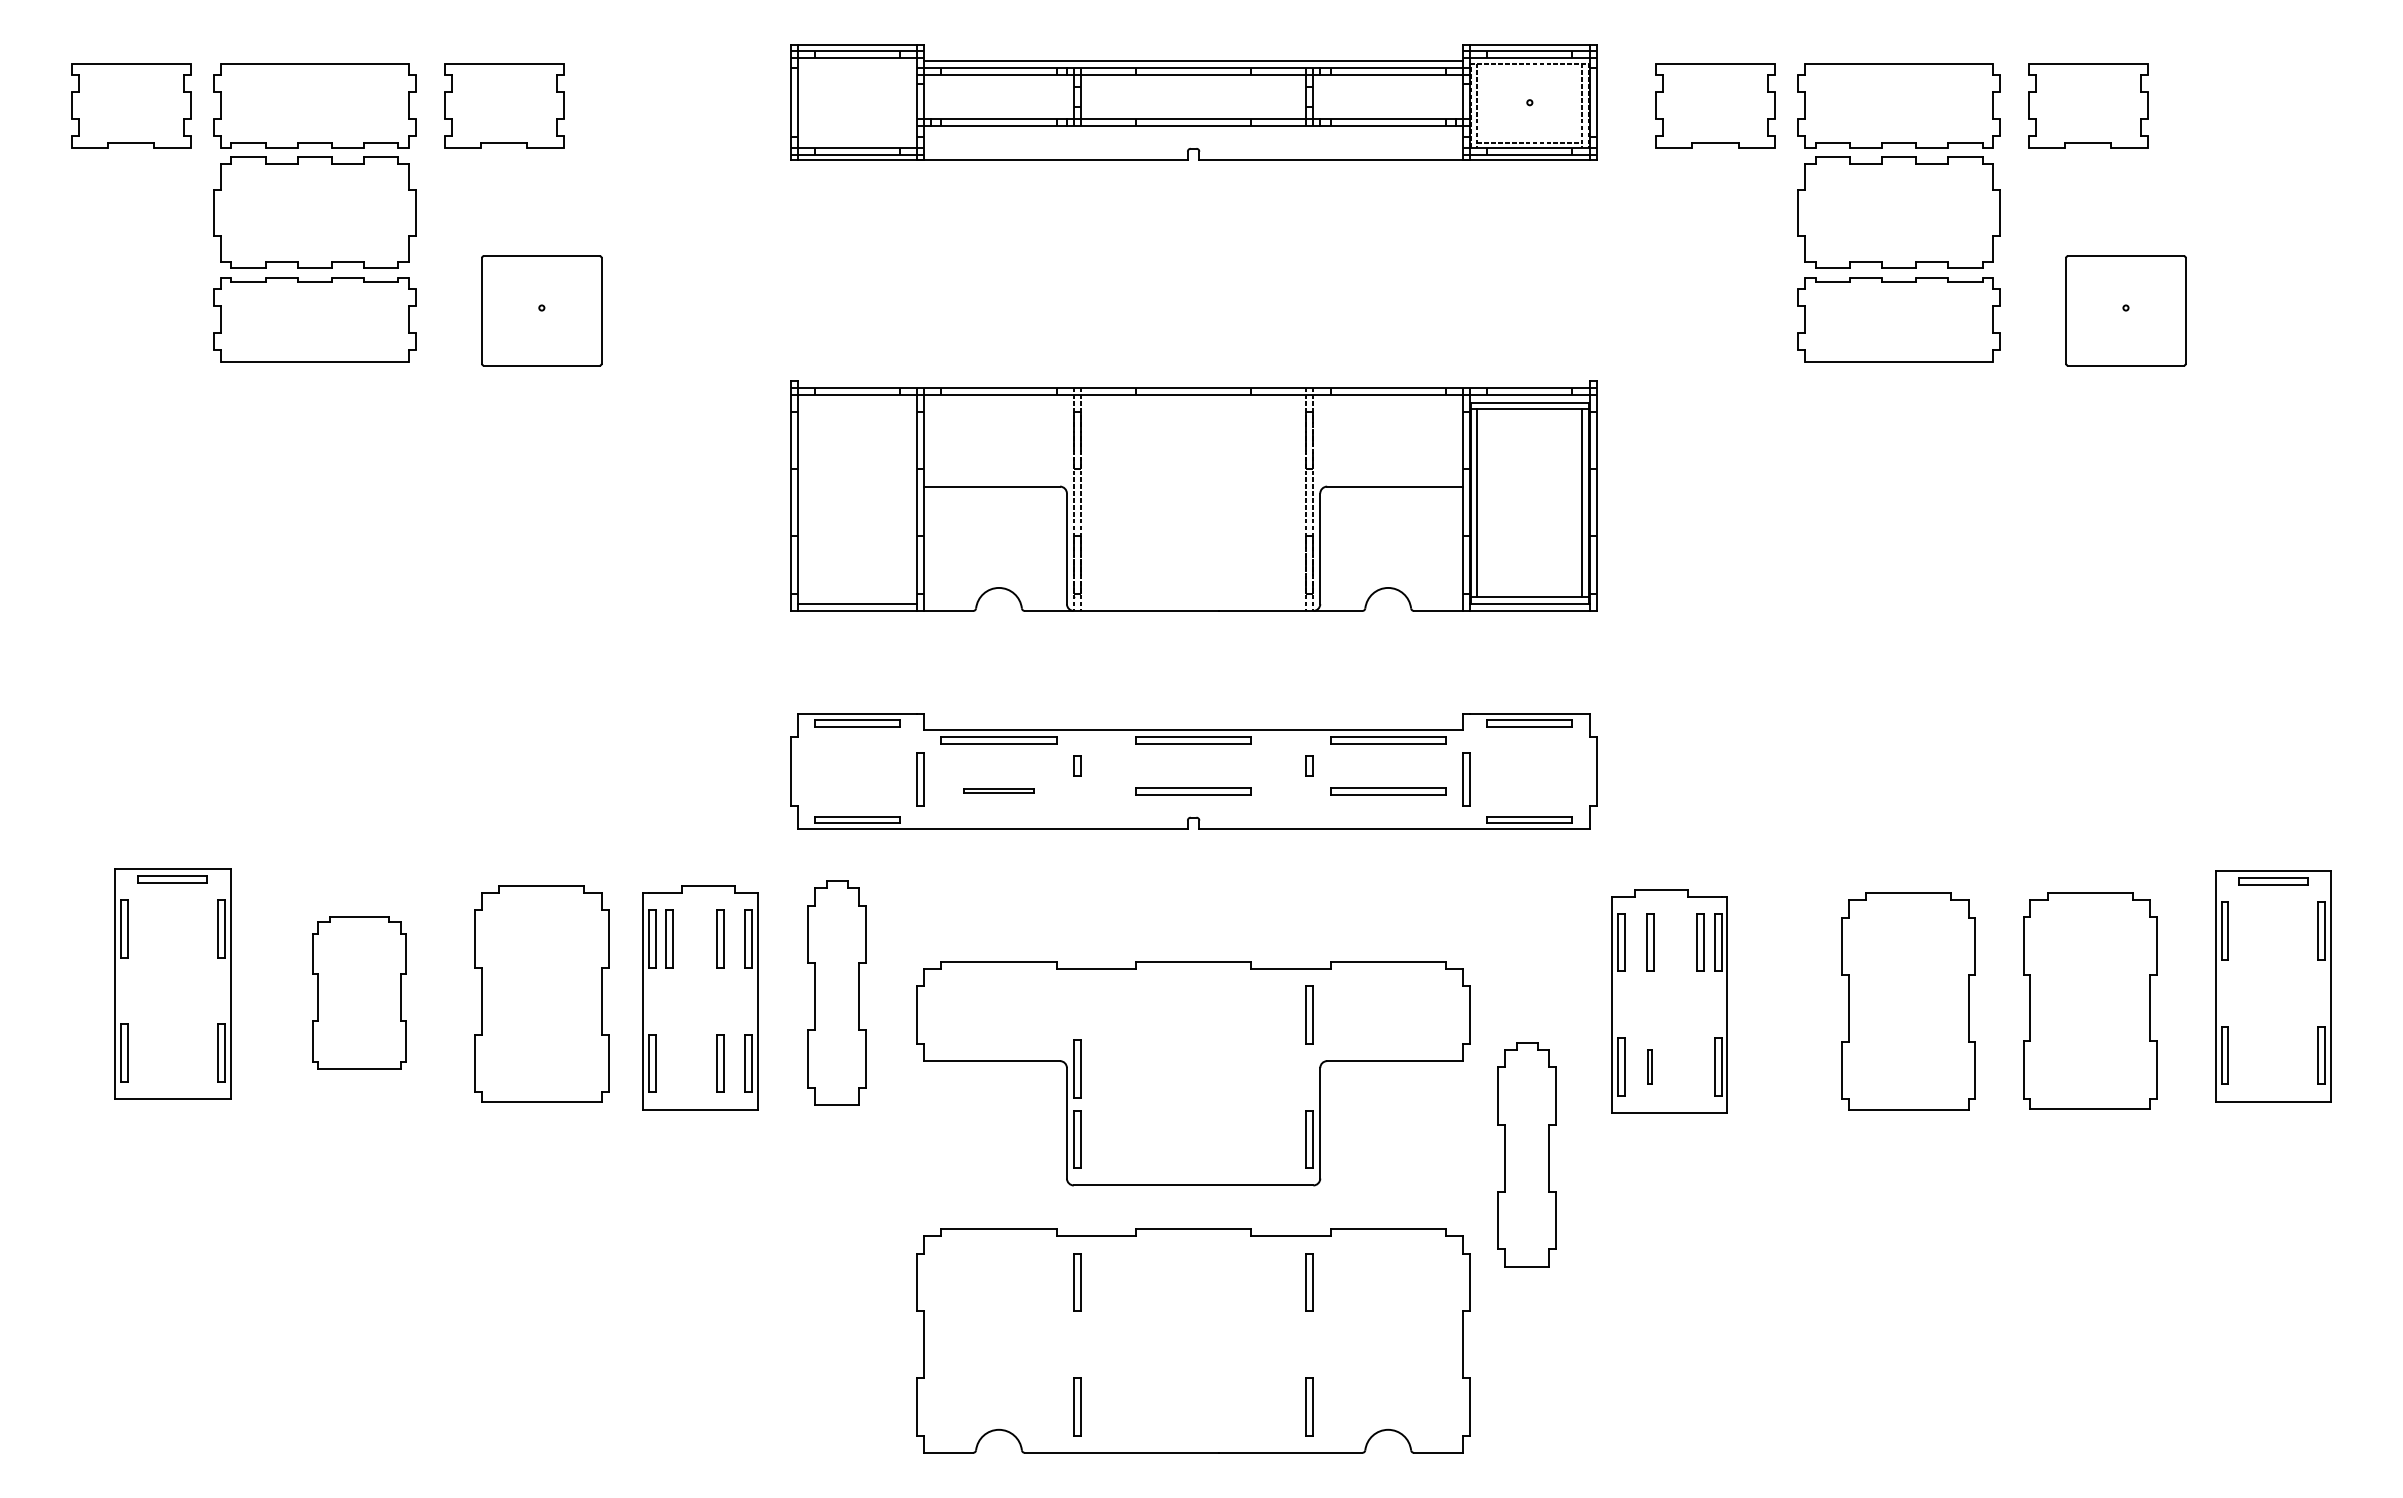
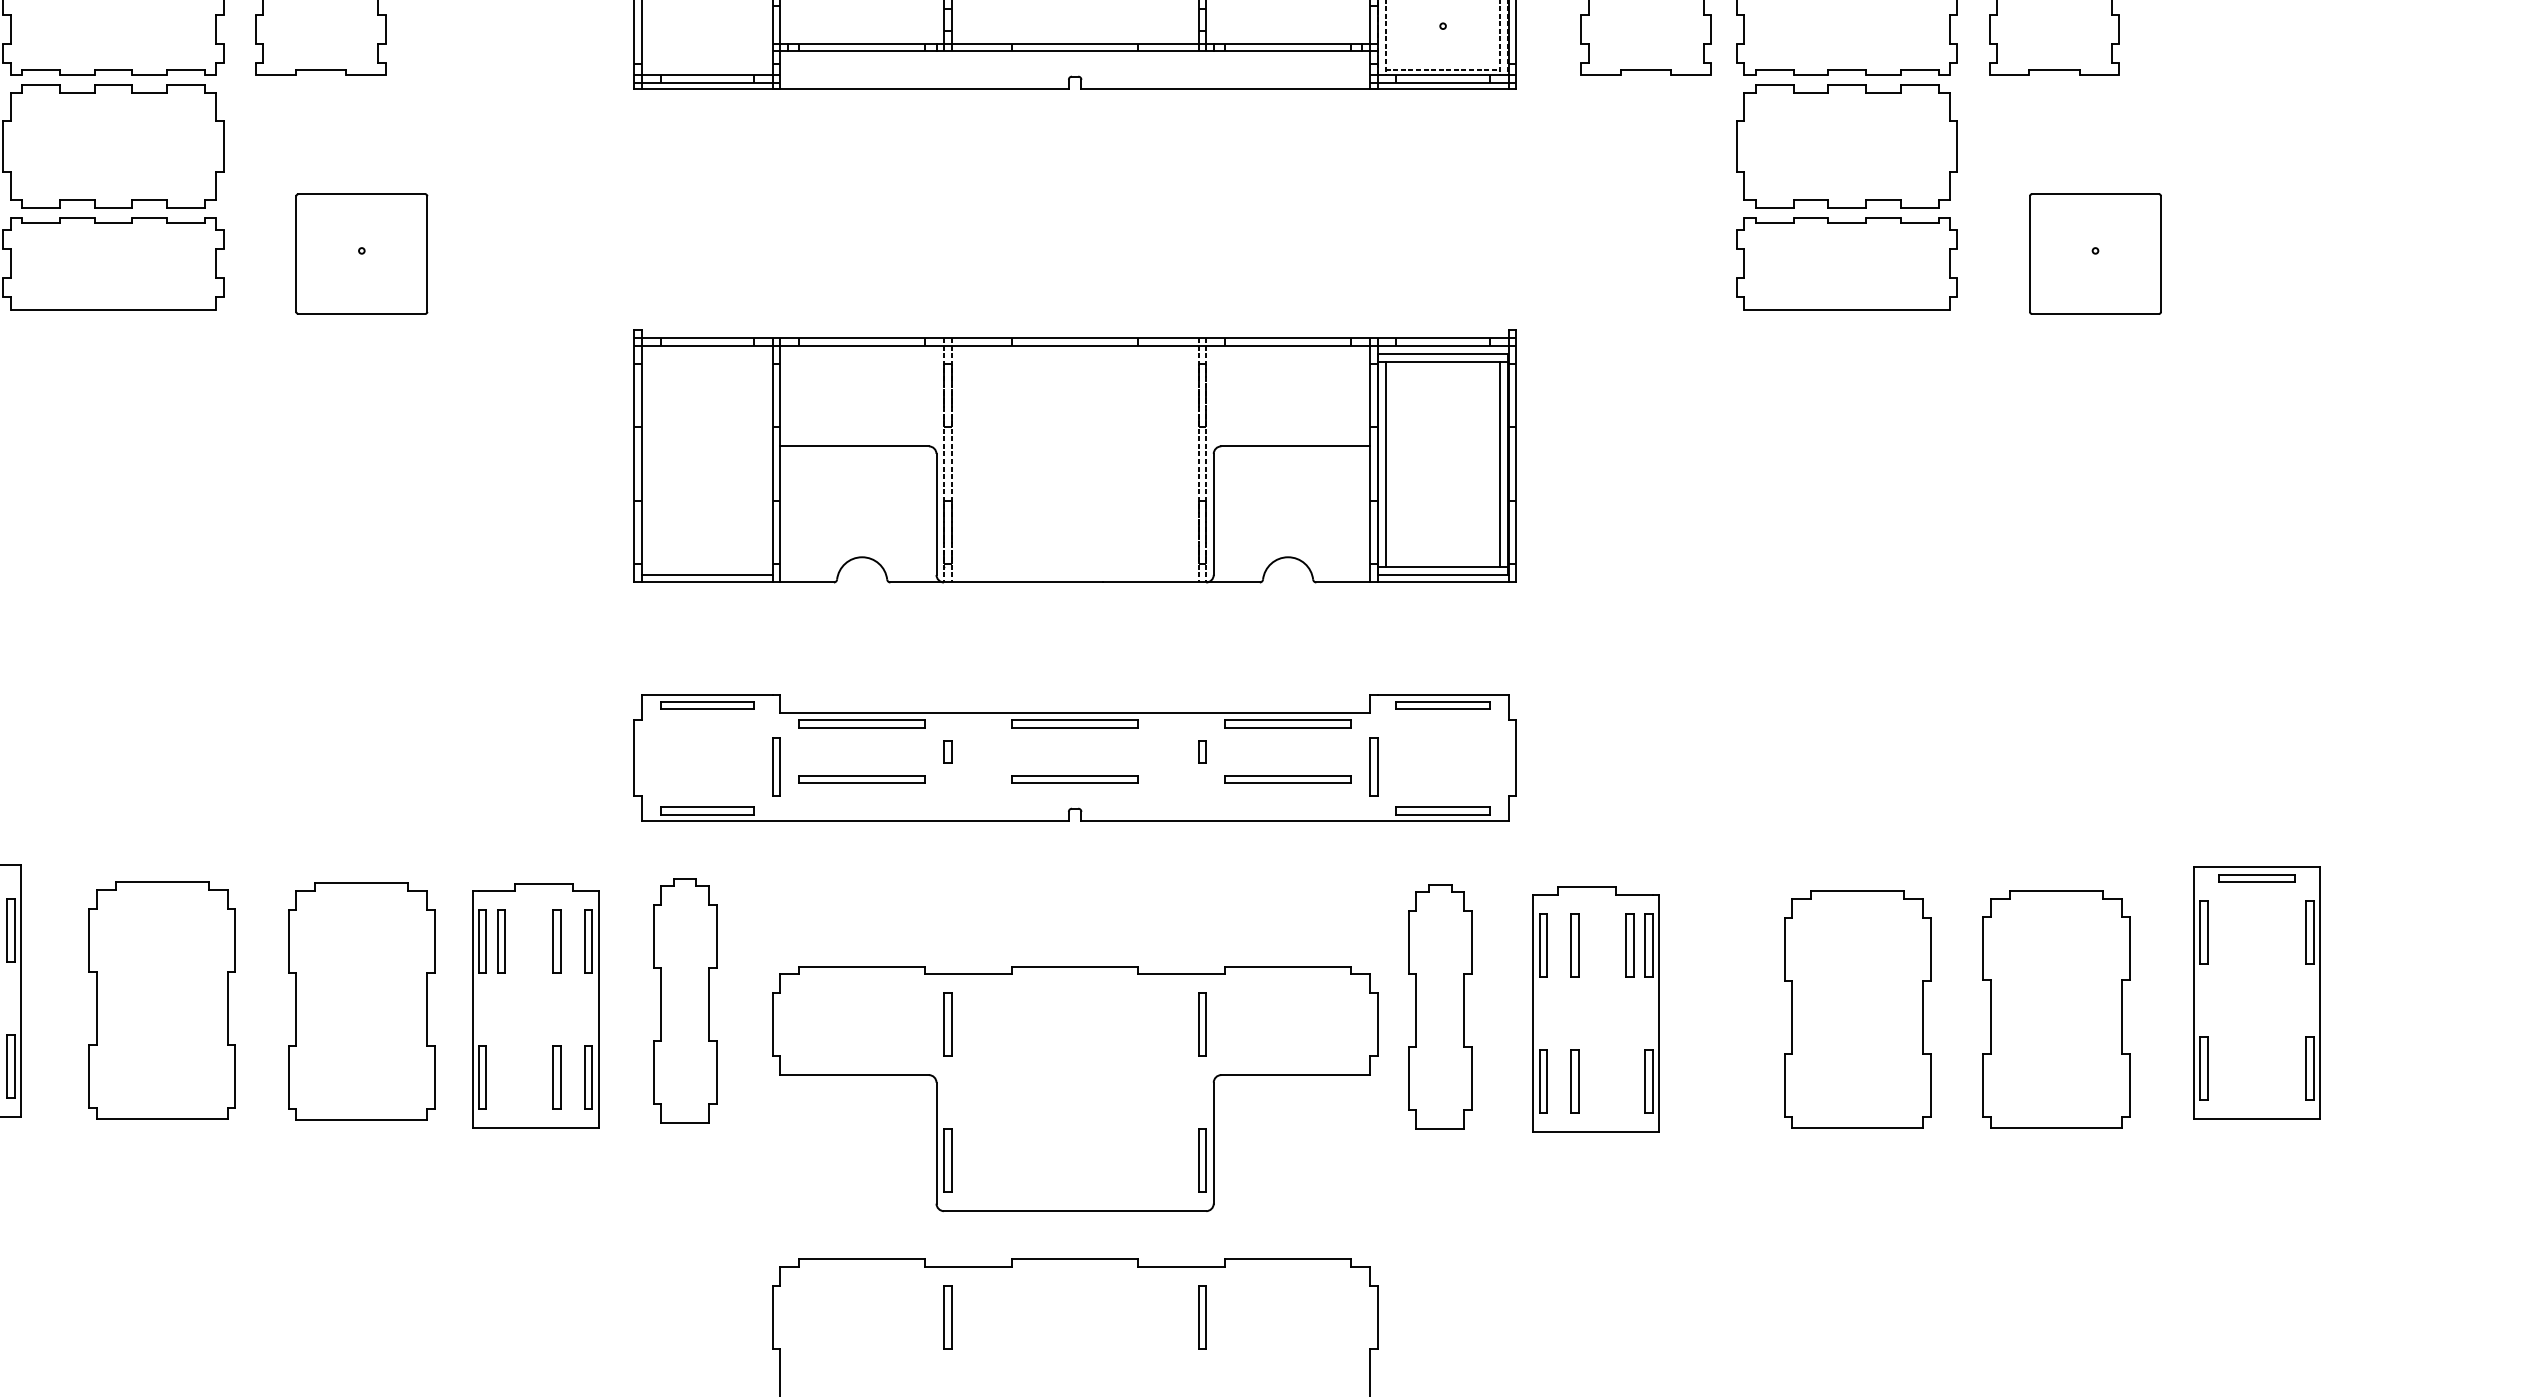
part: (998, 791) -> (861, 780), size x1.67
part: (359, 992) -> (162, 1000), size x1.43
part: (1650, 1066) -> (1575, 1080), size x1.67
part: (1077, 1068) -> (948, 1024), moved
part: (1526, 1154) -> (1439, 1006), moved

